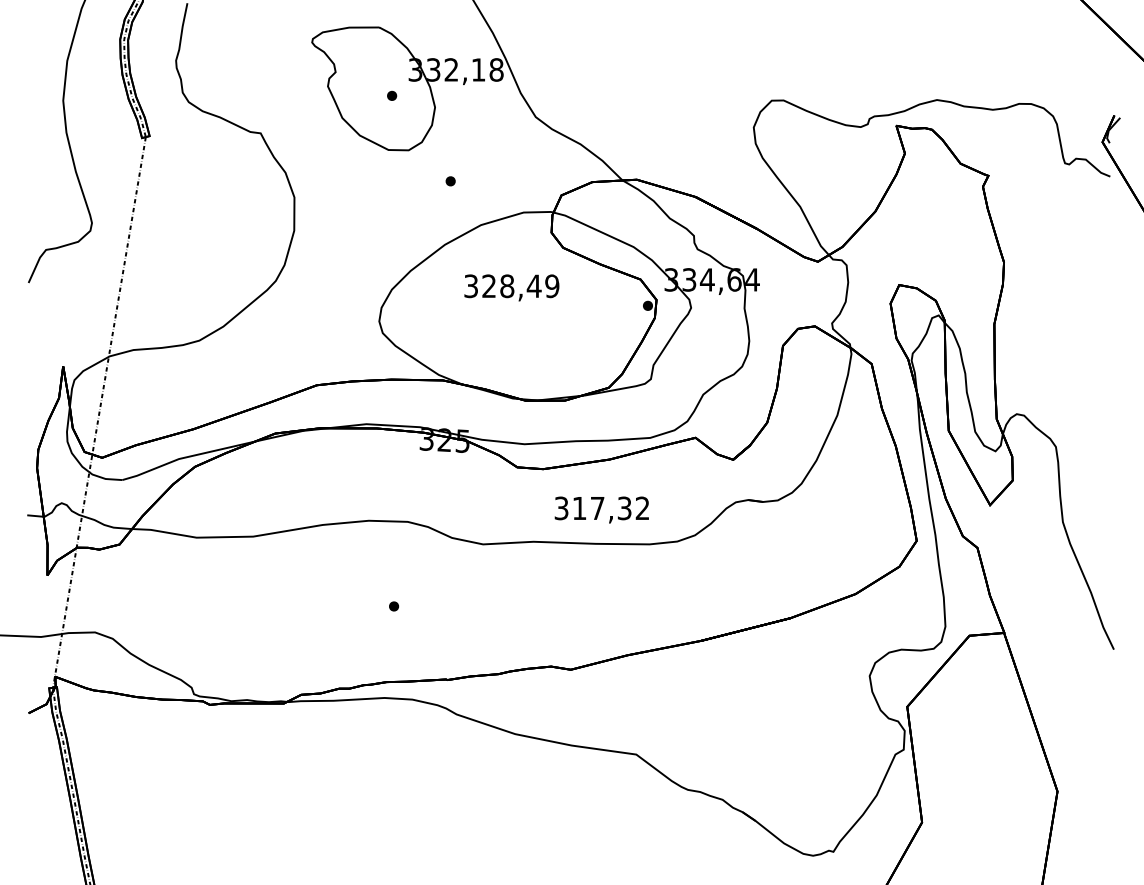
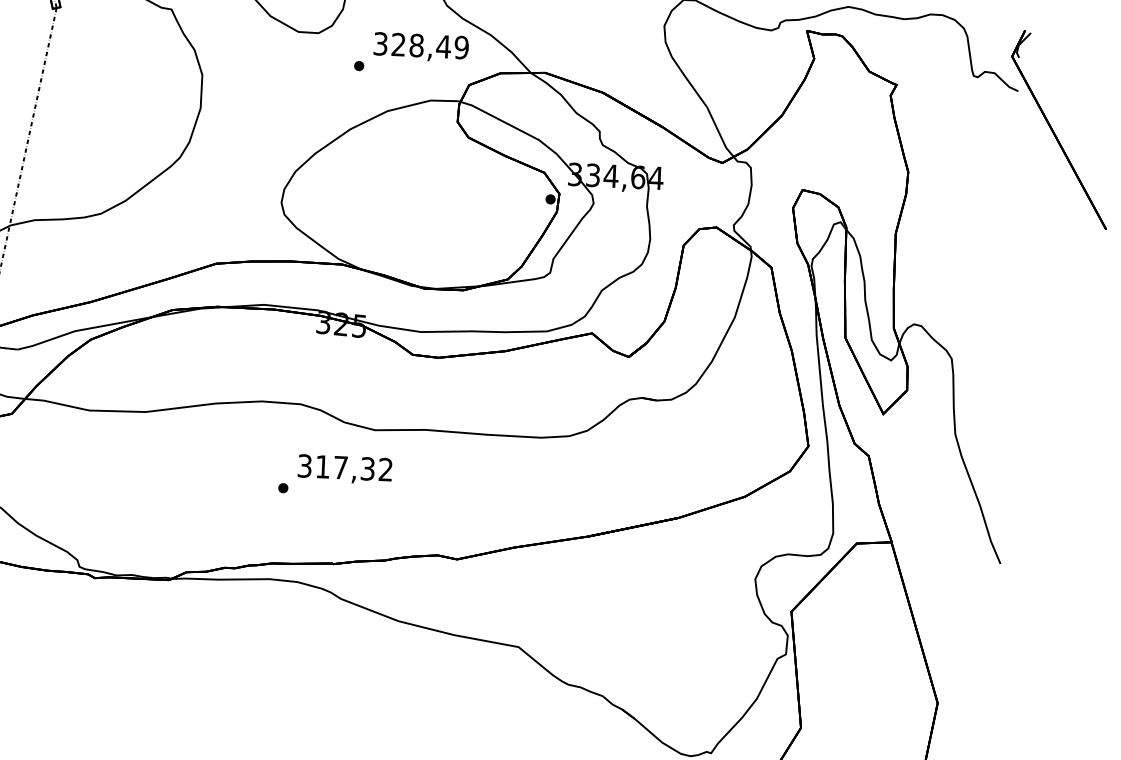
text: (511, 287) -> (420, 47), moved
text: (601, 509) -> (344, 468), moved

